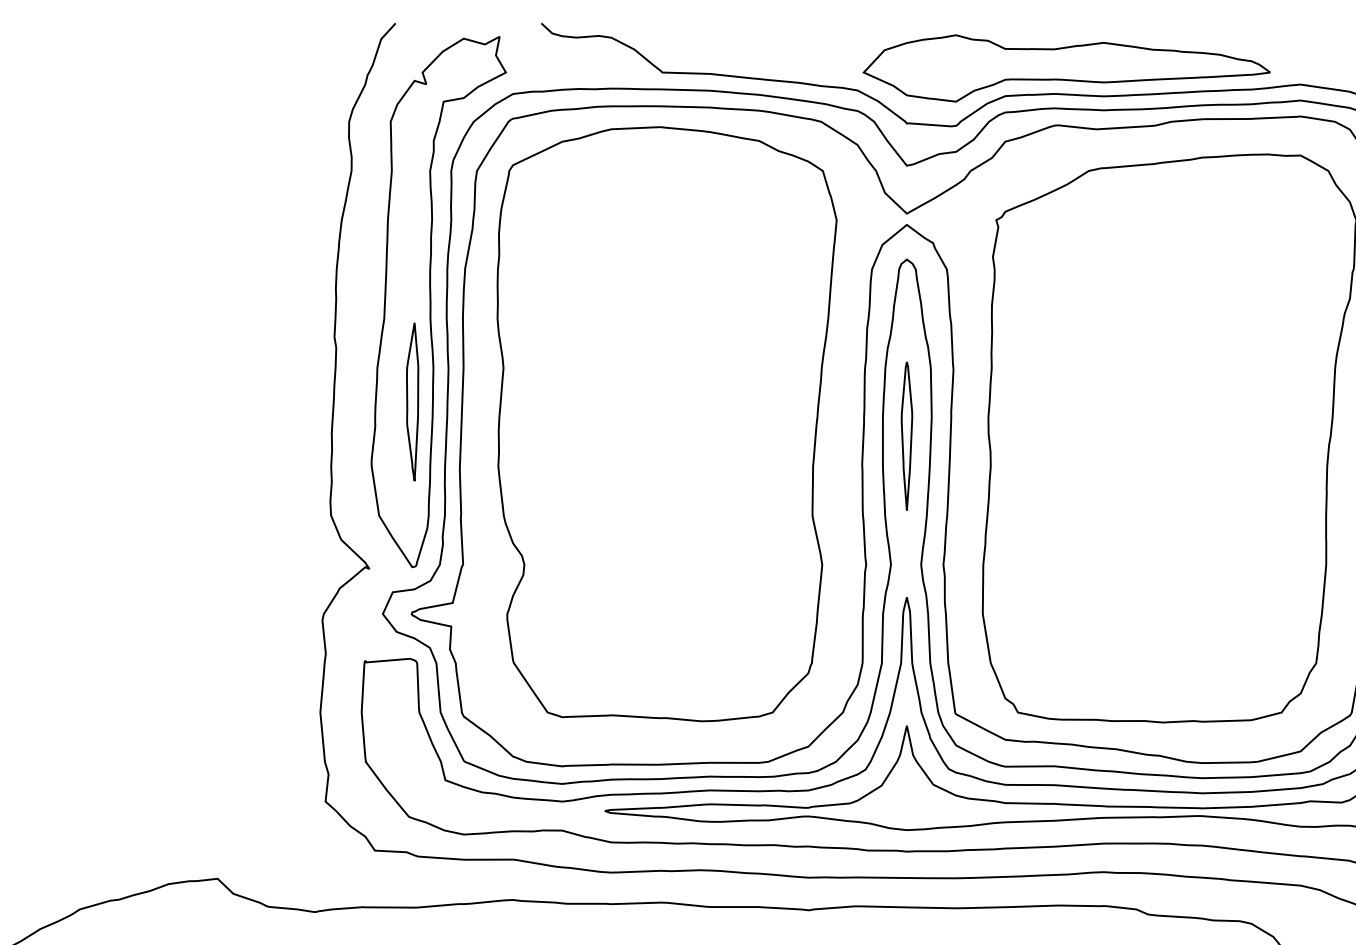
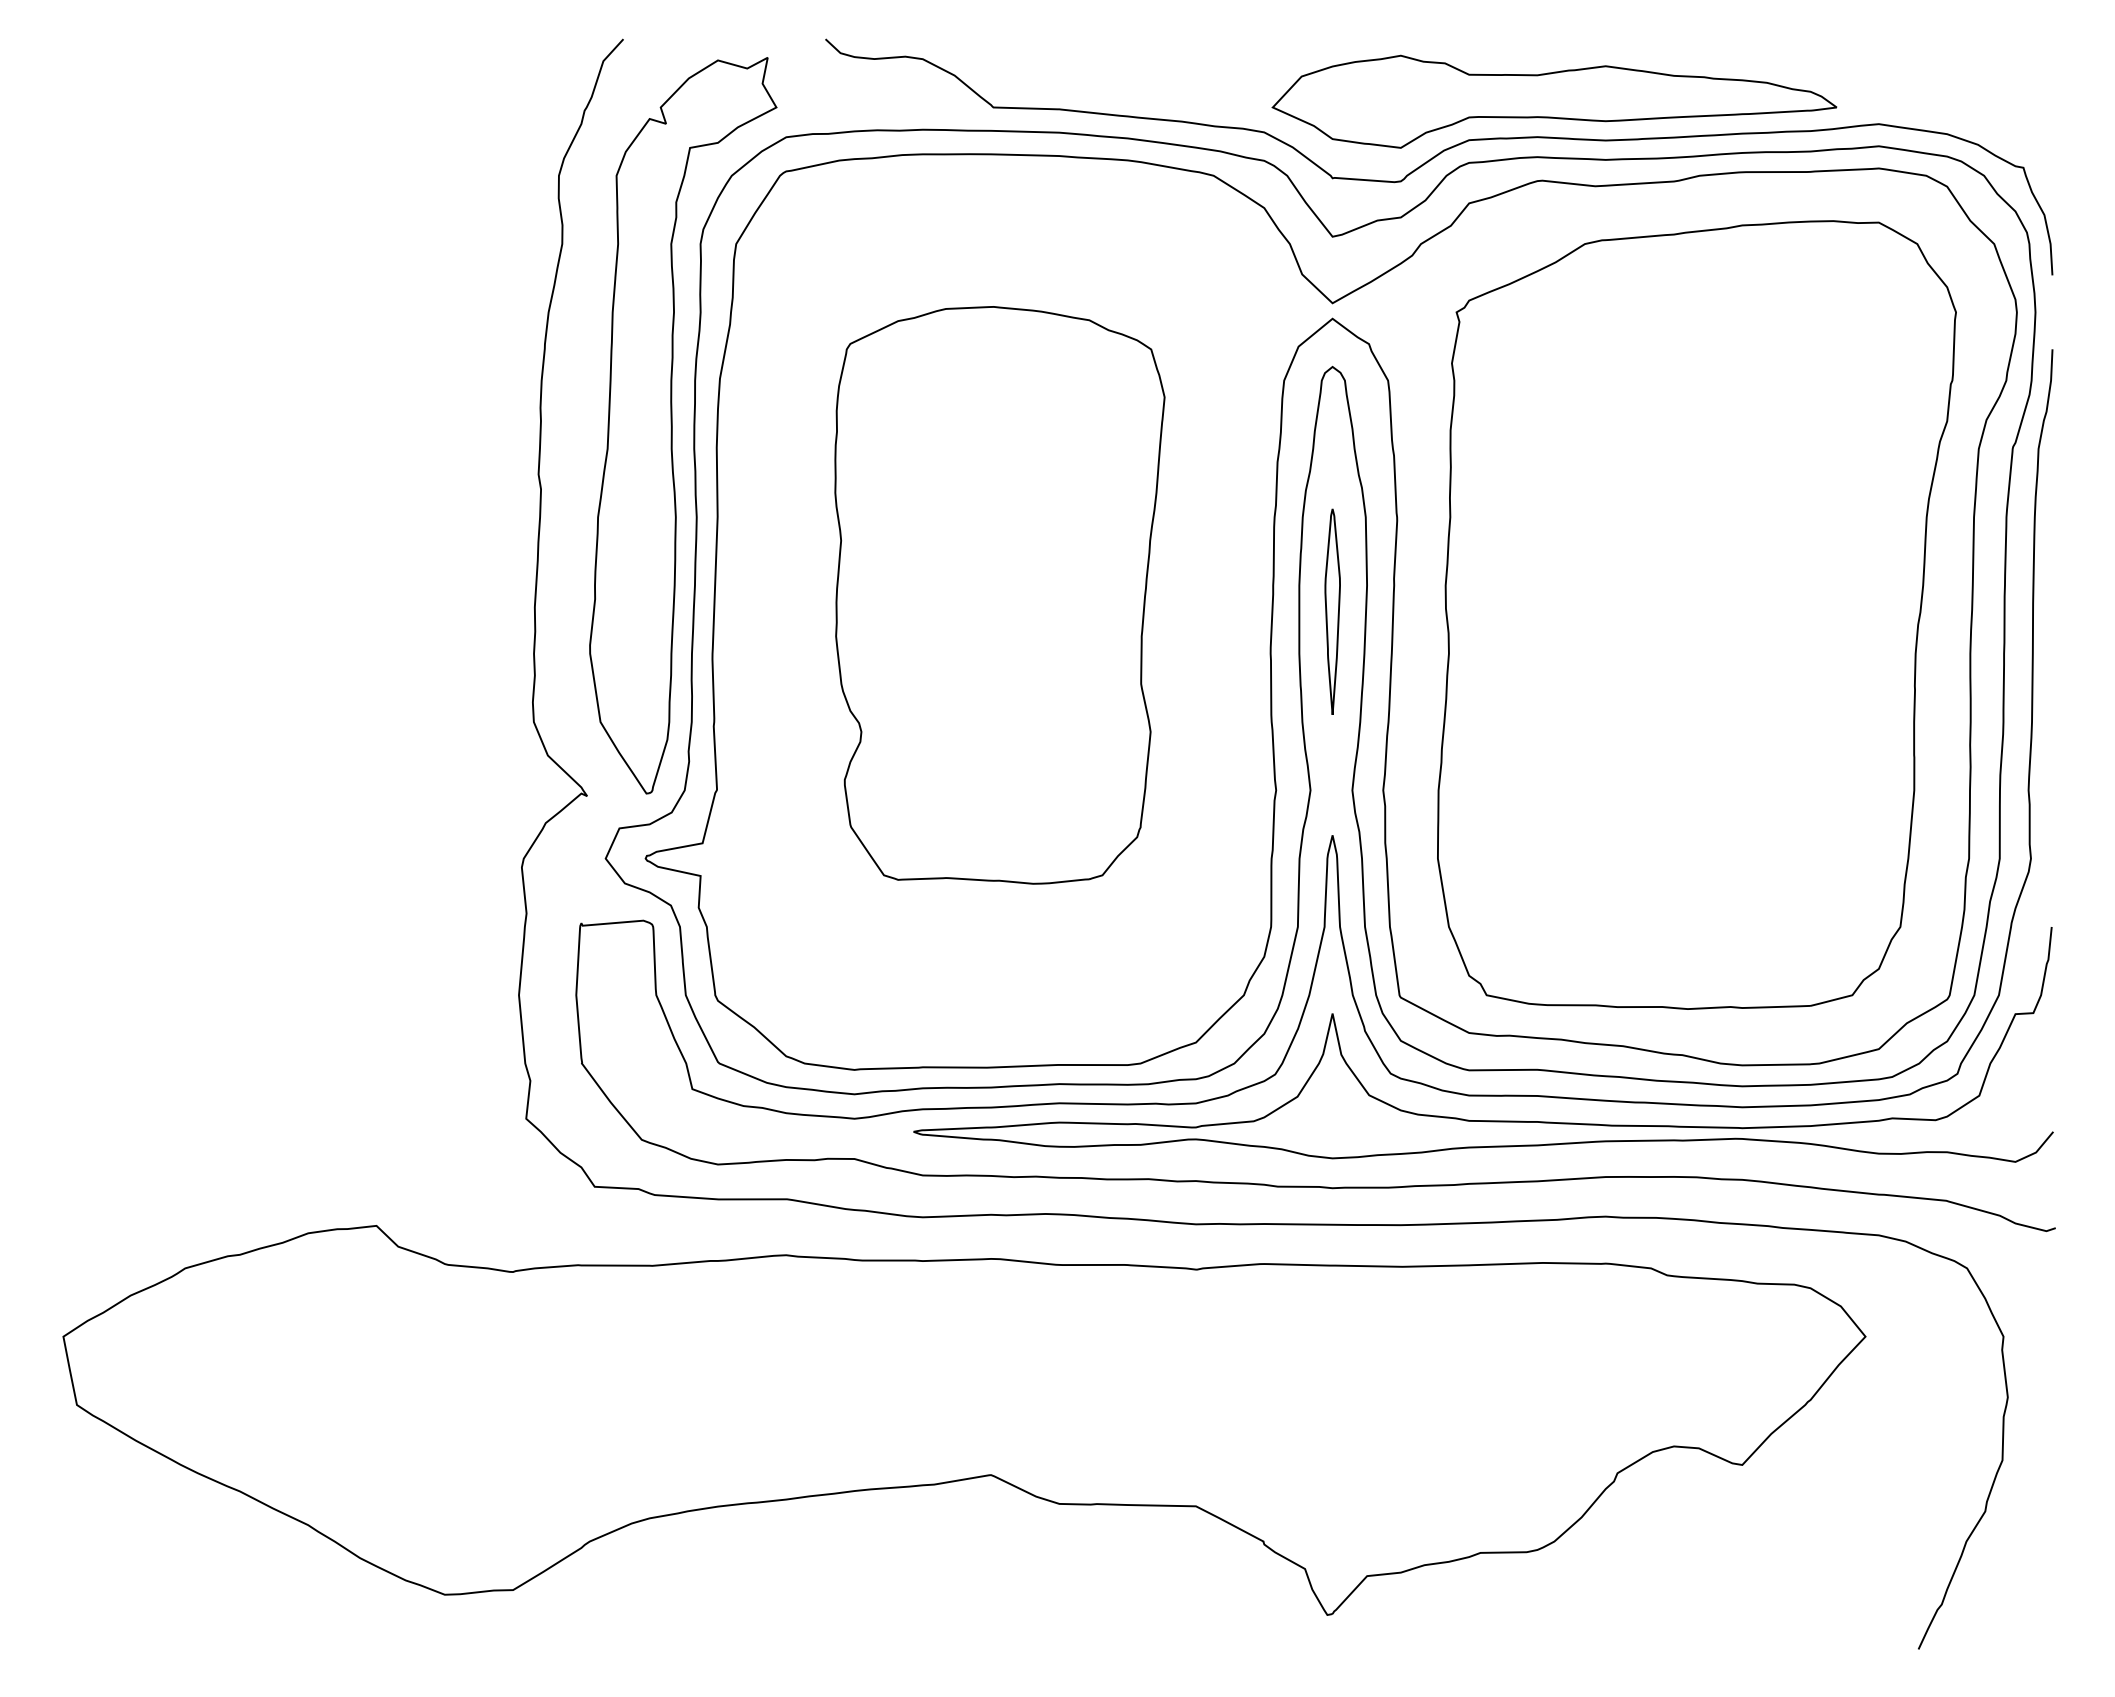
part: (412, 402) -> (646, 564), removed
part: (666, 424) -> (999, 595), size x0.7

